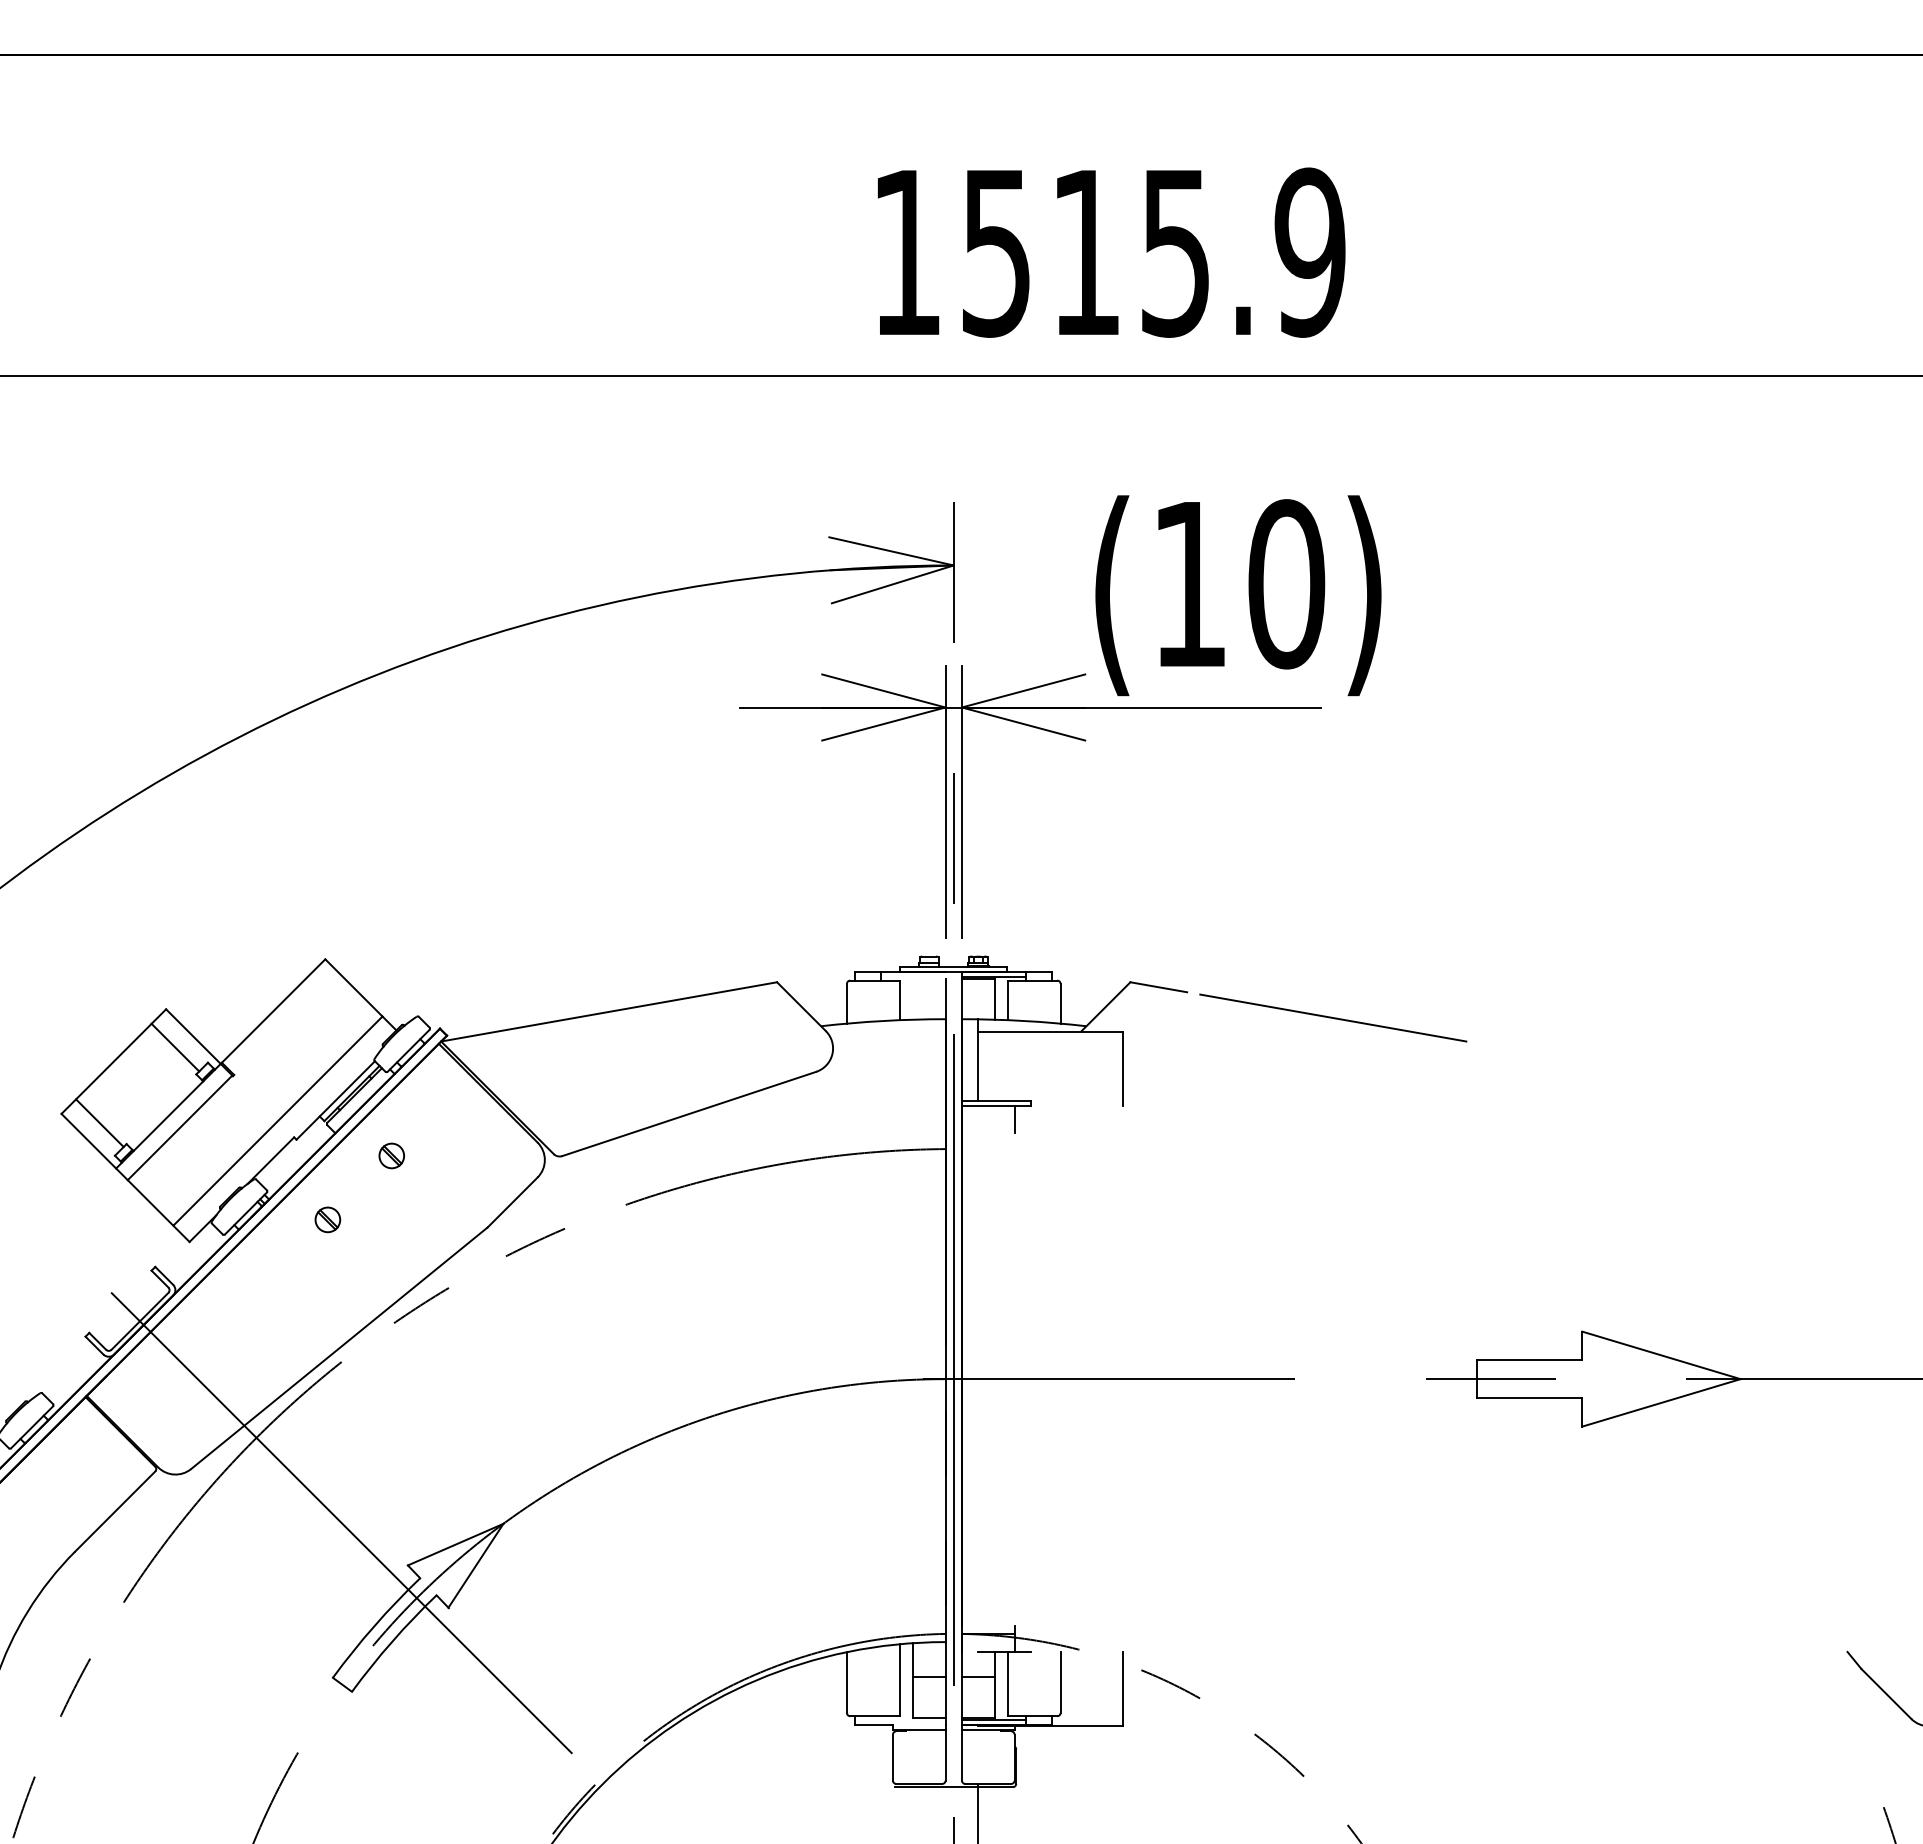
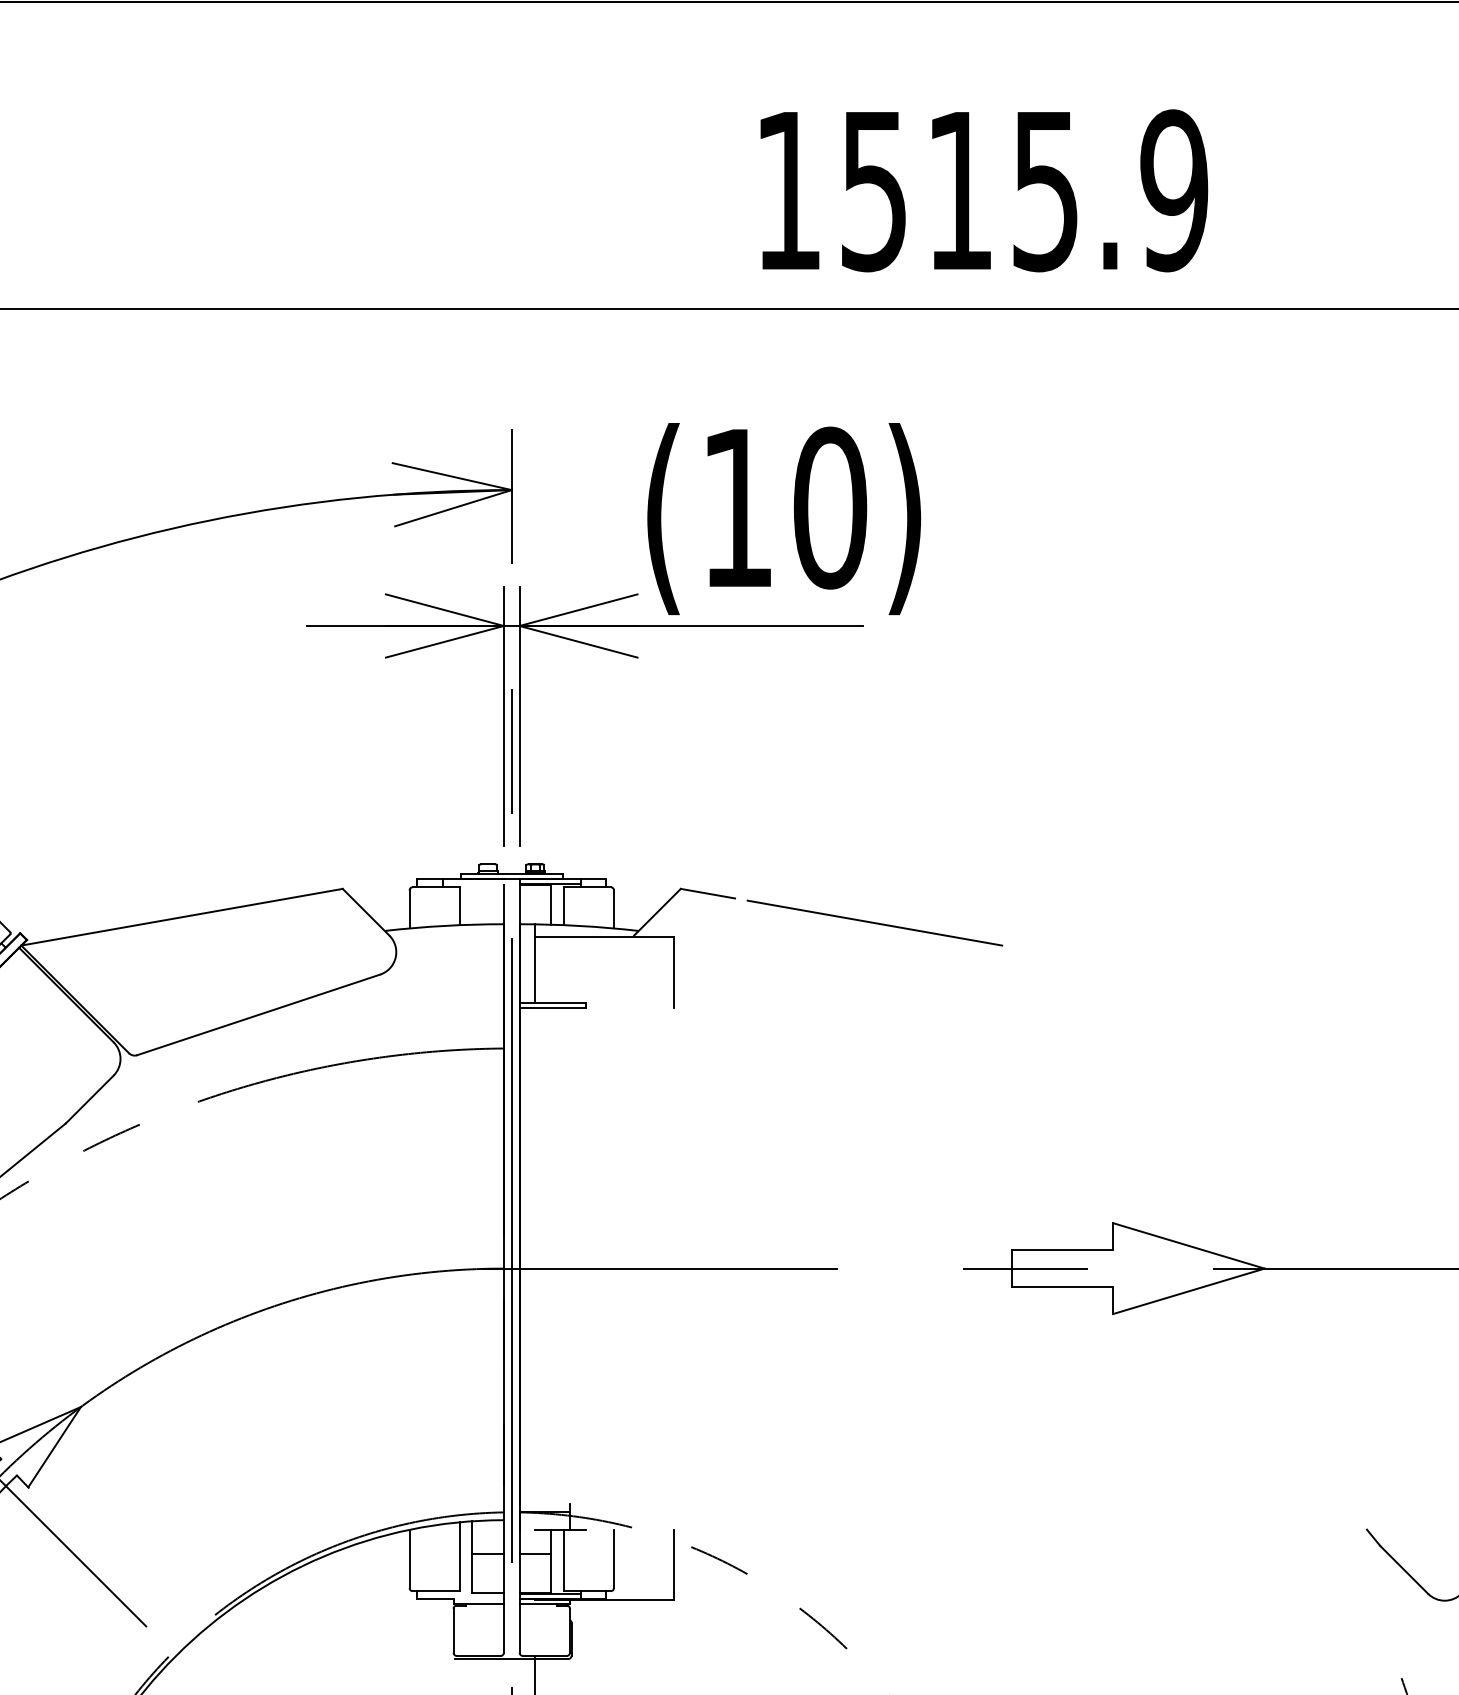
text: (1111, 252) -> (984, 190), moved
line: (1014, 1119) -> (569, 1020), removed

